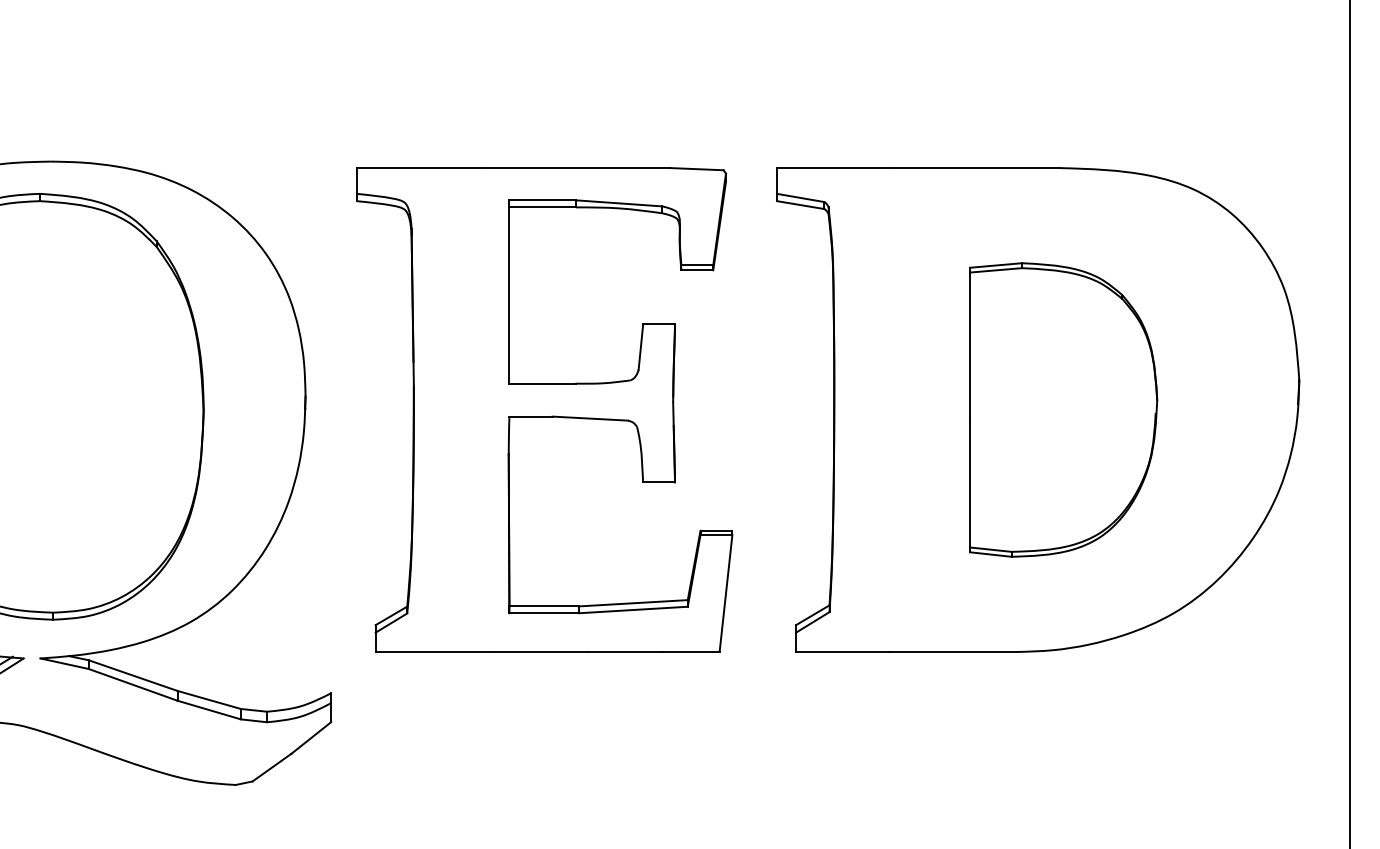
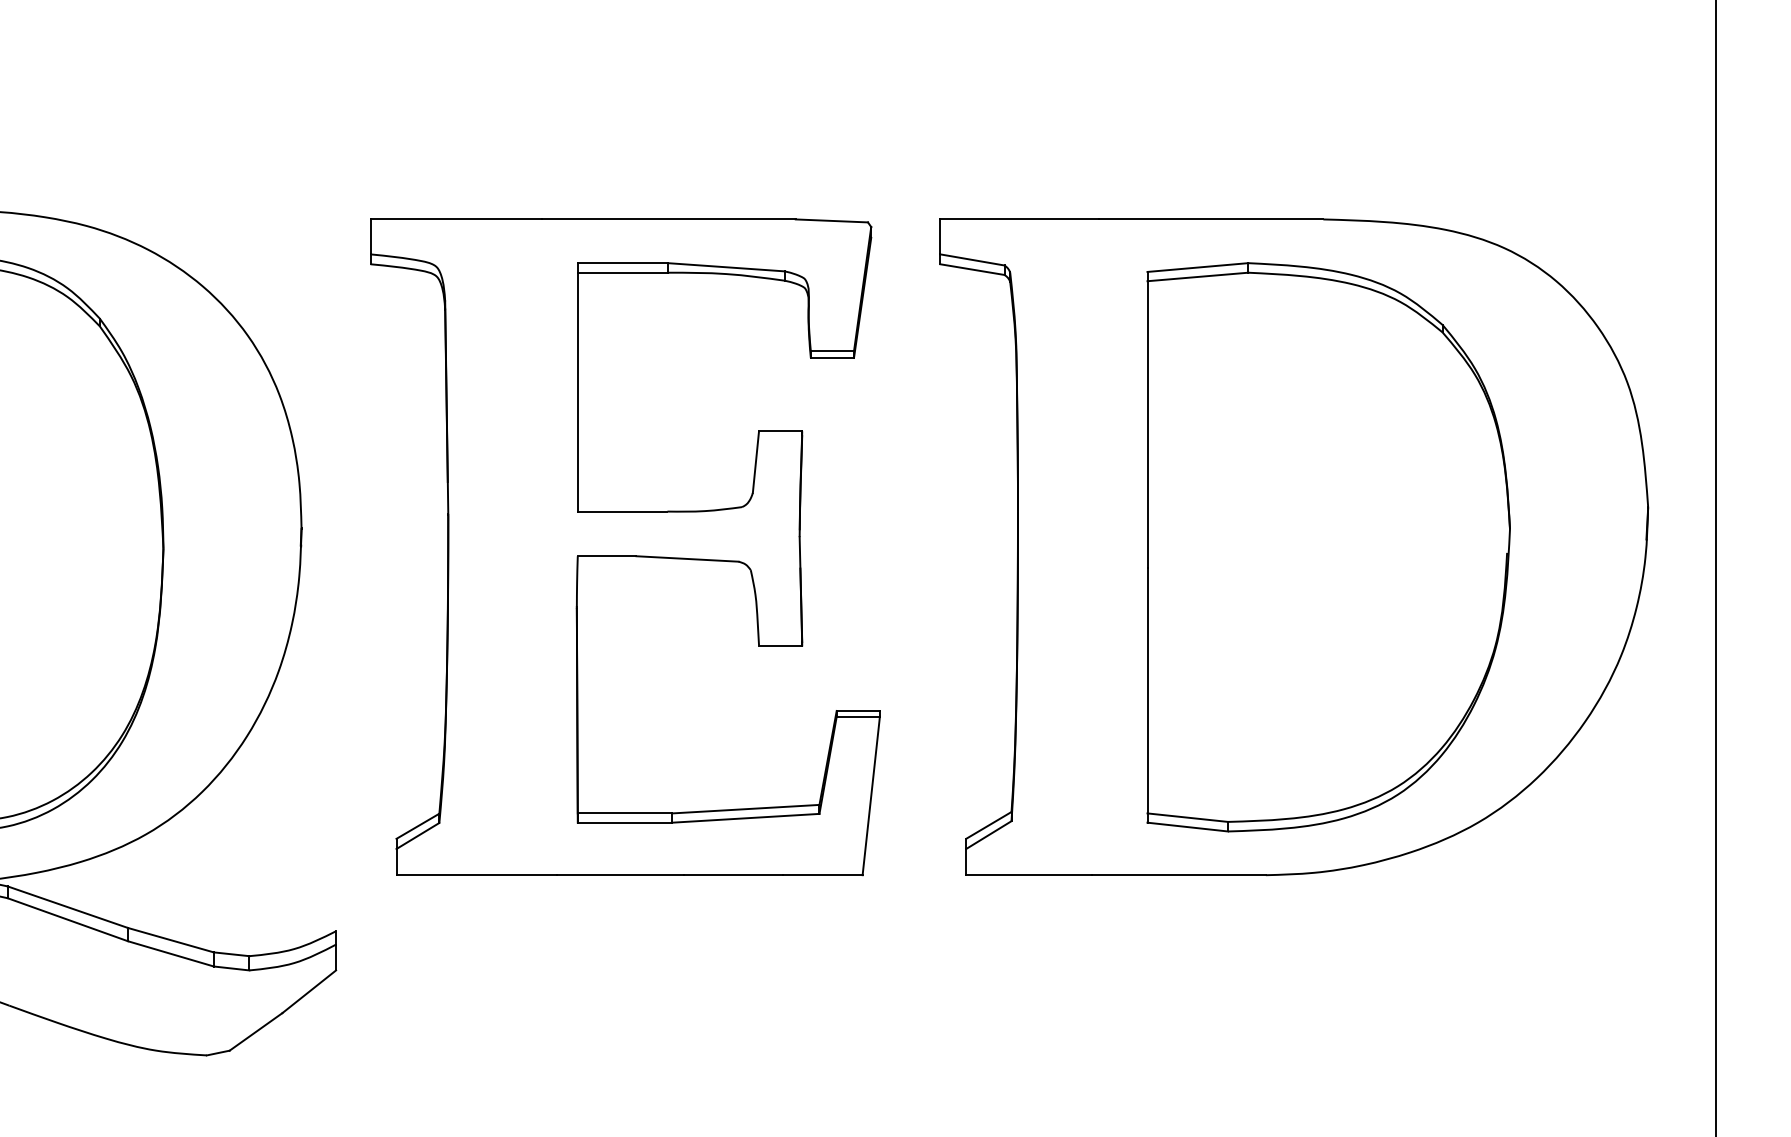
part: (1063, 409) -> (1328, 546), size x1.43

